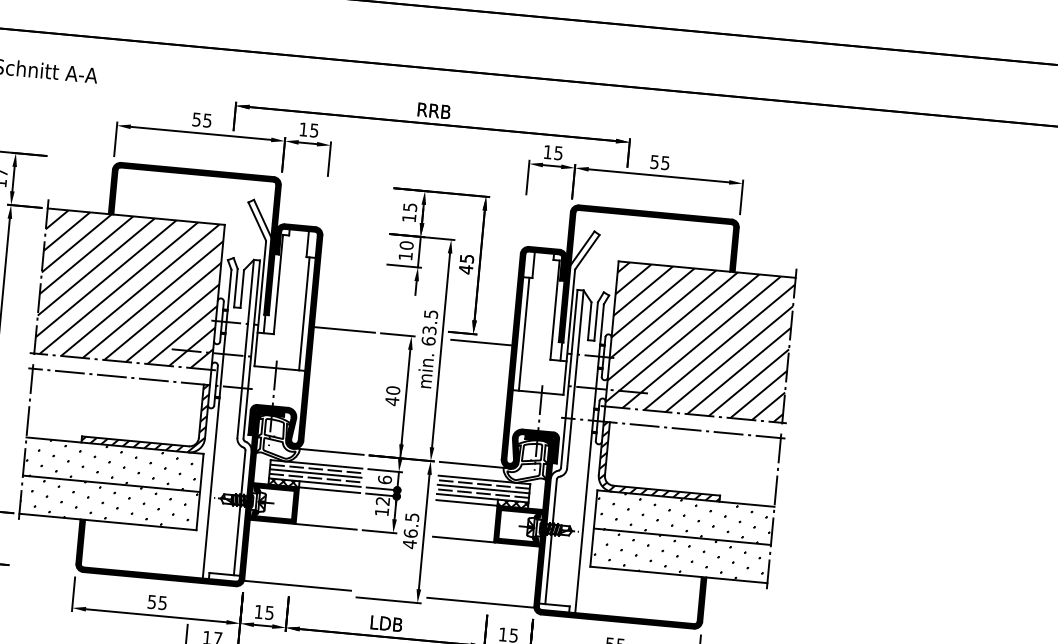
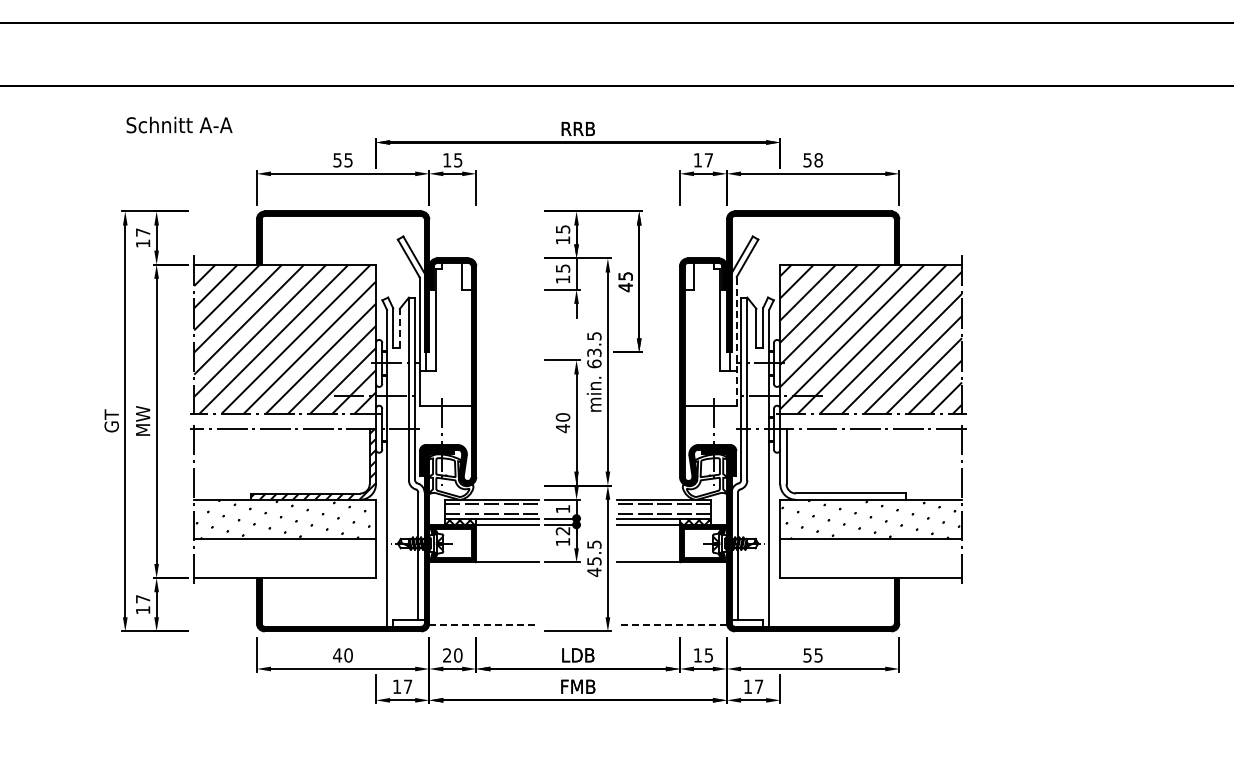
text: (558, 153) -> (708, 160), 15 -> 17
text: (665, 163) -> (818, 160), 55 -> 58
text: (406, 245) -> (562, 268), 10 -> 15
line: (242, 288) -> (399, 327), solid -> dashed
line: (304, 313) -> (465, 347), removed
line: (344, 330) -> (507, 360), removed
line: (569, 332) -> (736, 341), solid -> dashed
line: (523, 333) -> (690, 347), removed
line: (481, 342) -> (648, 360), removed
line: (328, 451) -> (502, 485), removed
hatch: (661, 461) -> (842, 464), removed
line: (474, 464) -> (652, 485), removed
line: (315, 473) -> (491, 509), removed
text: (384, 479) -> (562, 508), 6 -> 1
line: (483, 489) -> (664, 509), removed
hatch: (109, 502) -> (284, 558), removed
text: (410, 532) -> (594, 560), 46.5 -> 45.5
hatch: (678, 555) -> (868, 558), removed
line: (297, 586) -> (484, 625), solid -> dashed
text: (156, 602) -> (342, 655), 55 -> 40
line: (481, 603) -> (672, 625), solid -> dashed
text: (264, 612) -> (452, 655), 15 -> 20

